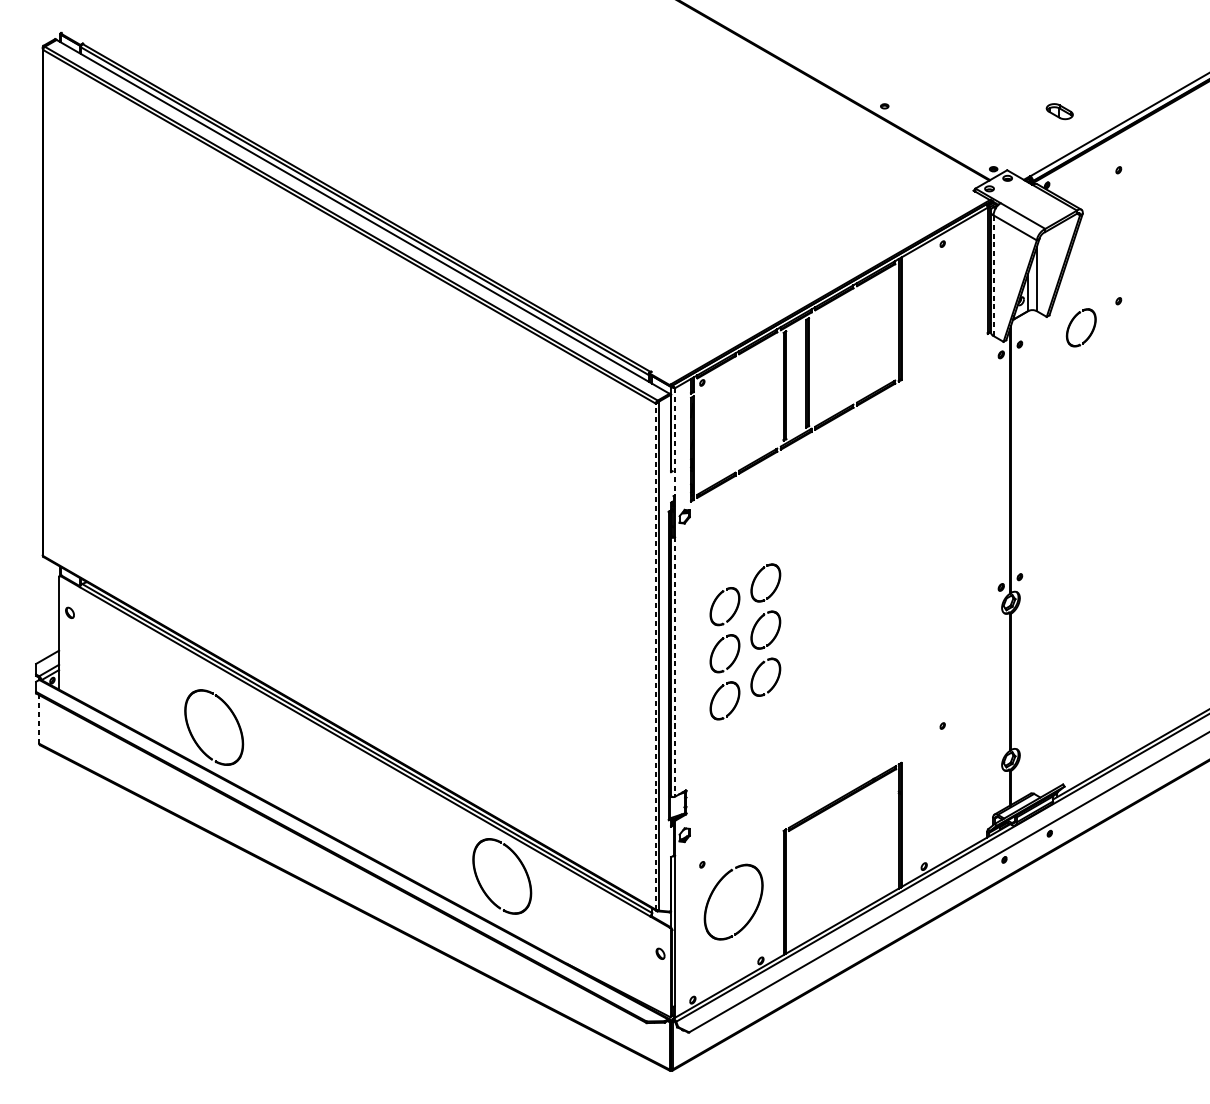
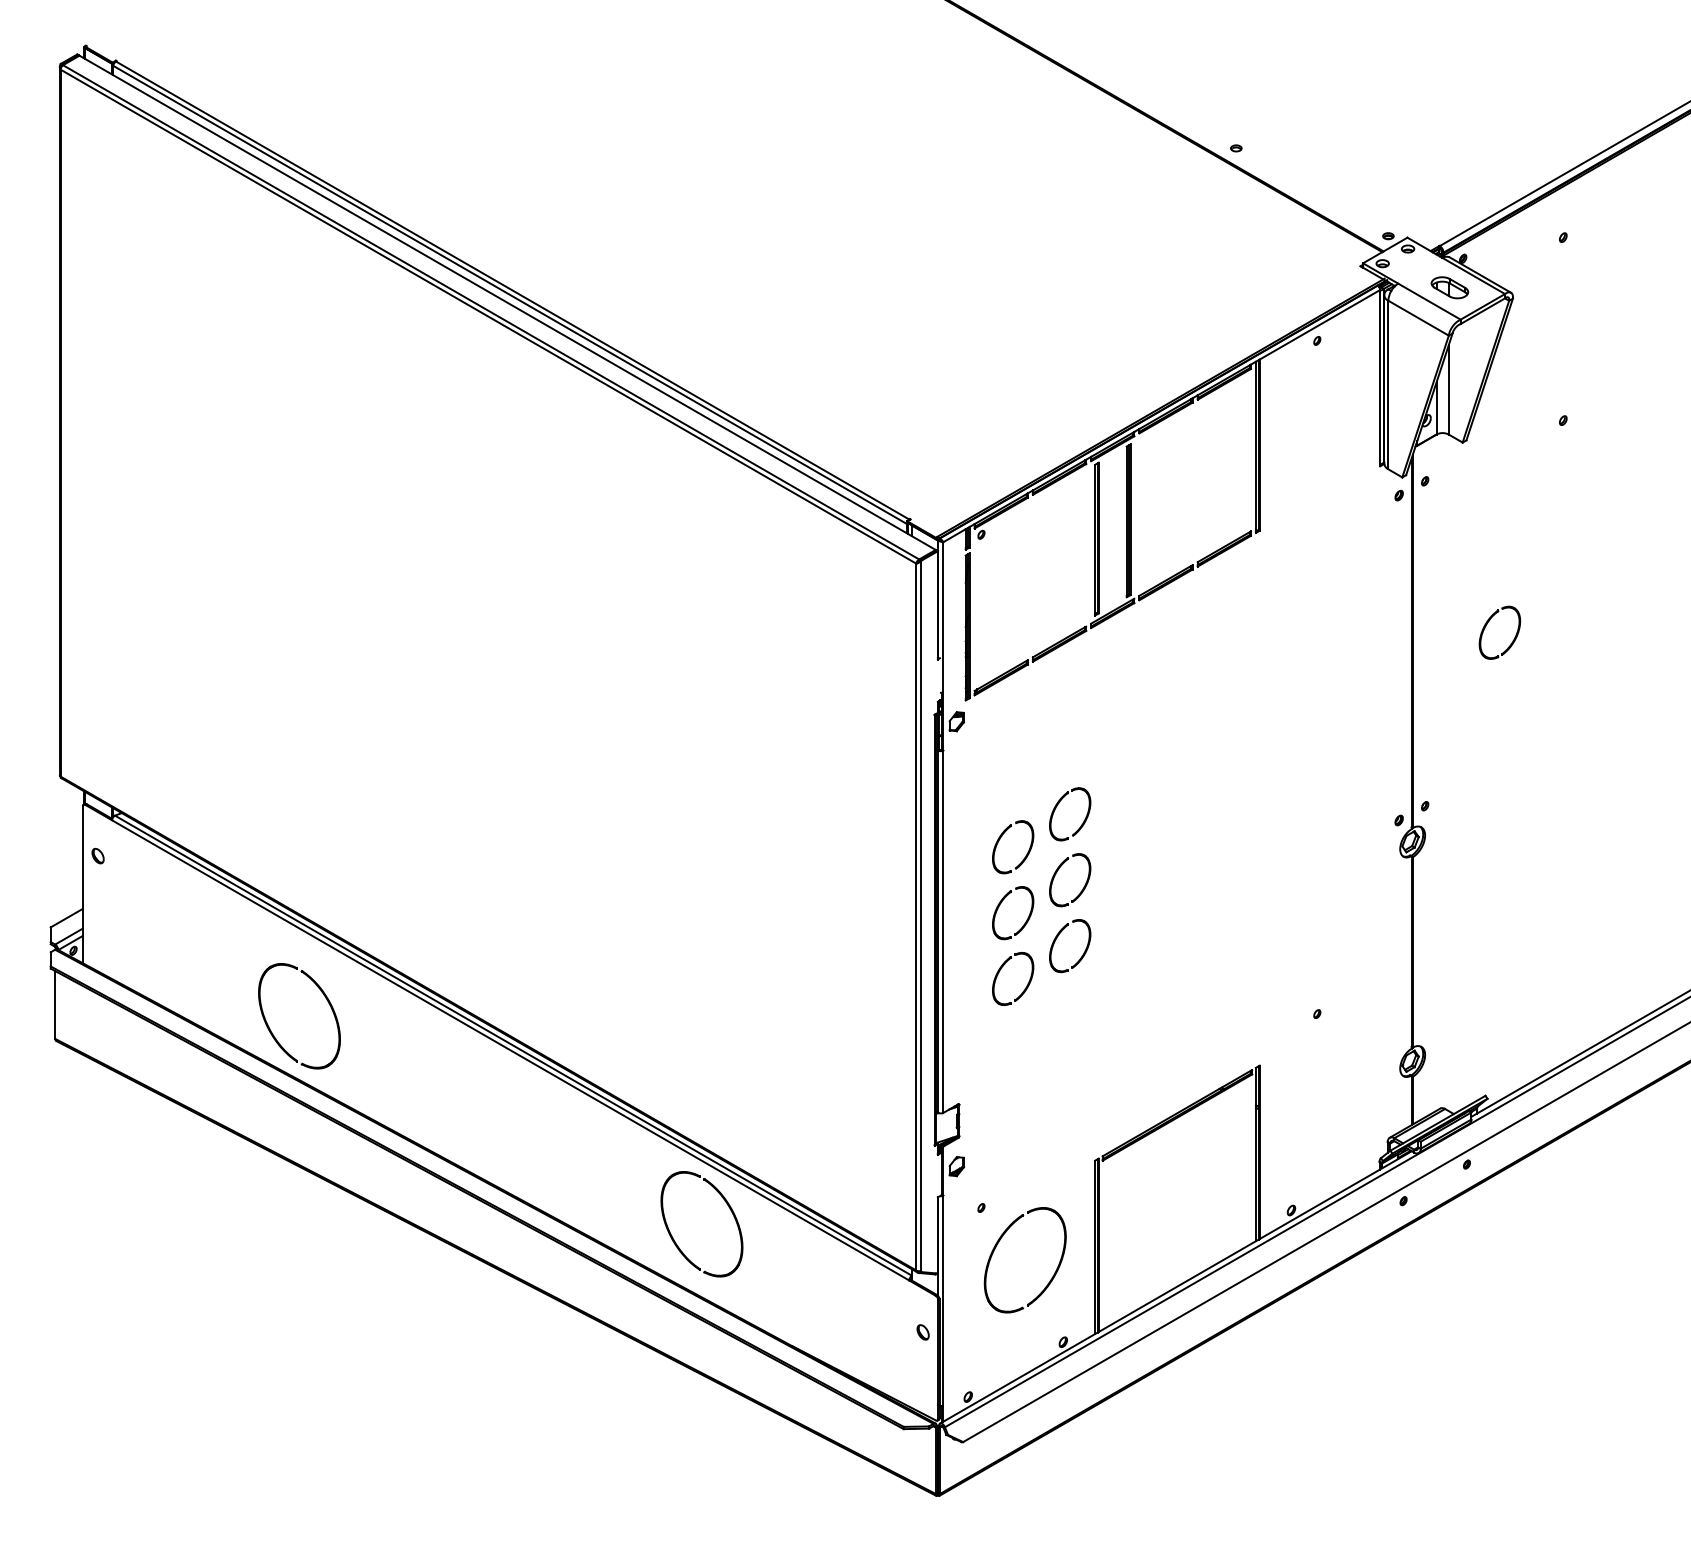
part: (1059, 111) -> (1449, 287), moved
line: (993, 275) -> (1388, 384), dashed -> solid
part: (1071, 323) -> (1486, 626), moved
line: (675, 442) -> (943, 617), dashed -> solid
line: (655, 656) -> (916, 916), dashed -> solid
line: (675, 667) -> (943, 932), dashed -> solid
line: (39, 719) -> (55, 1004), dashed -> solid

